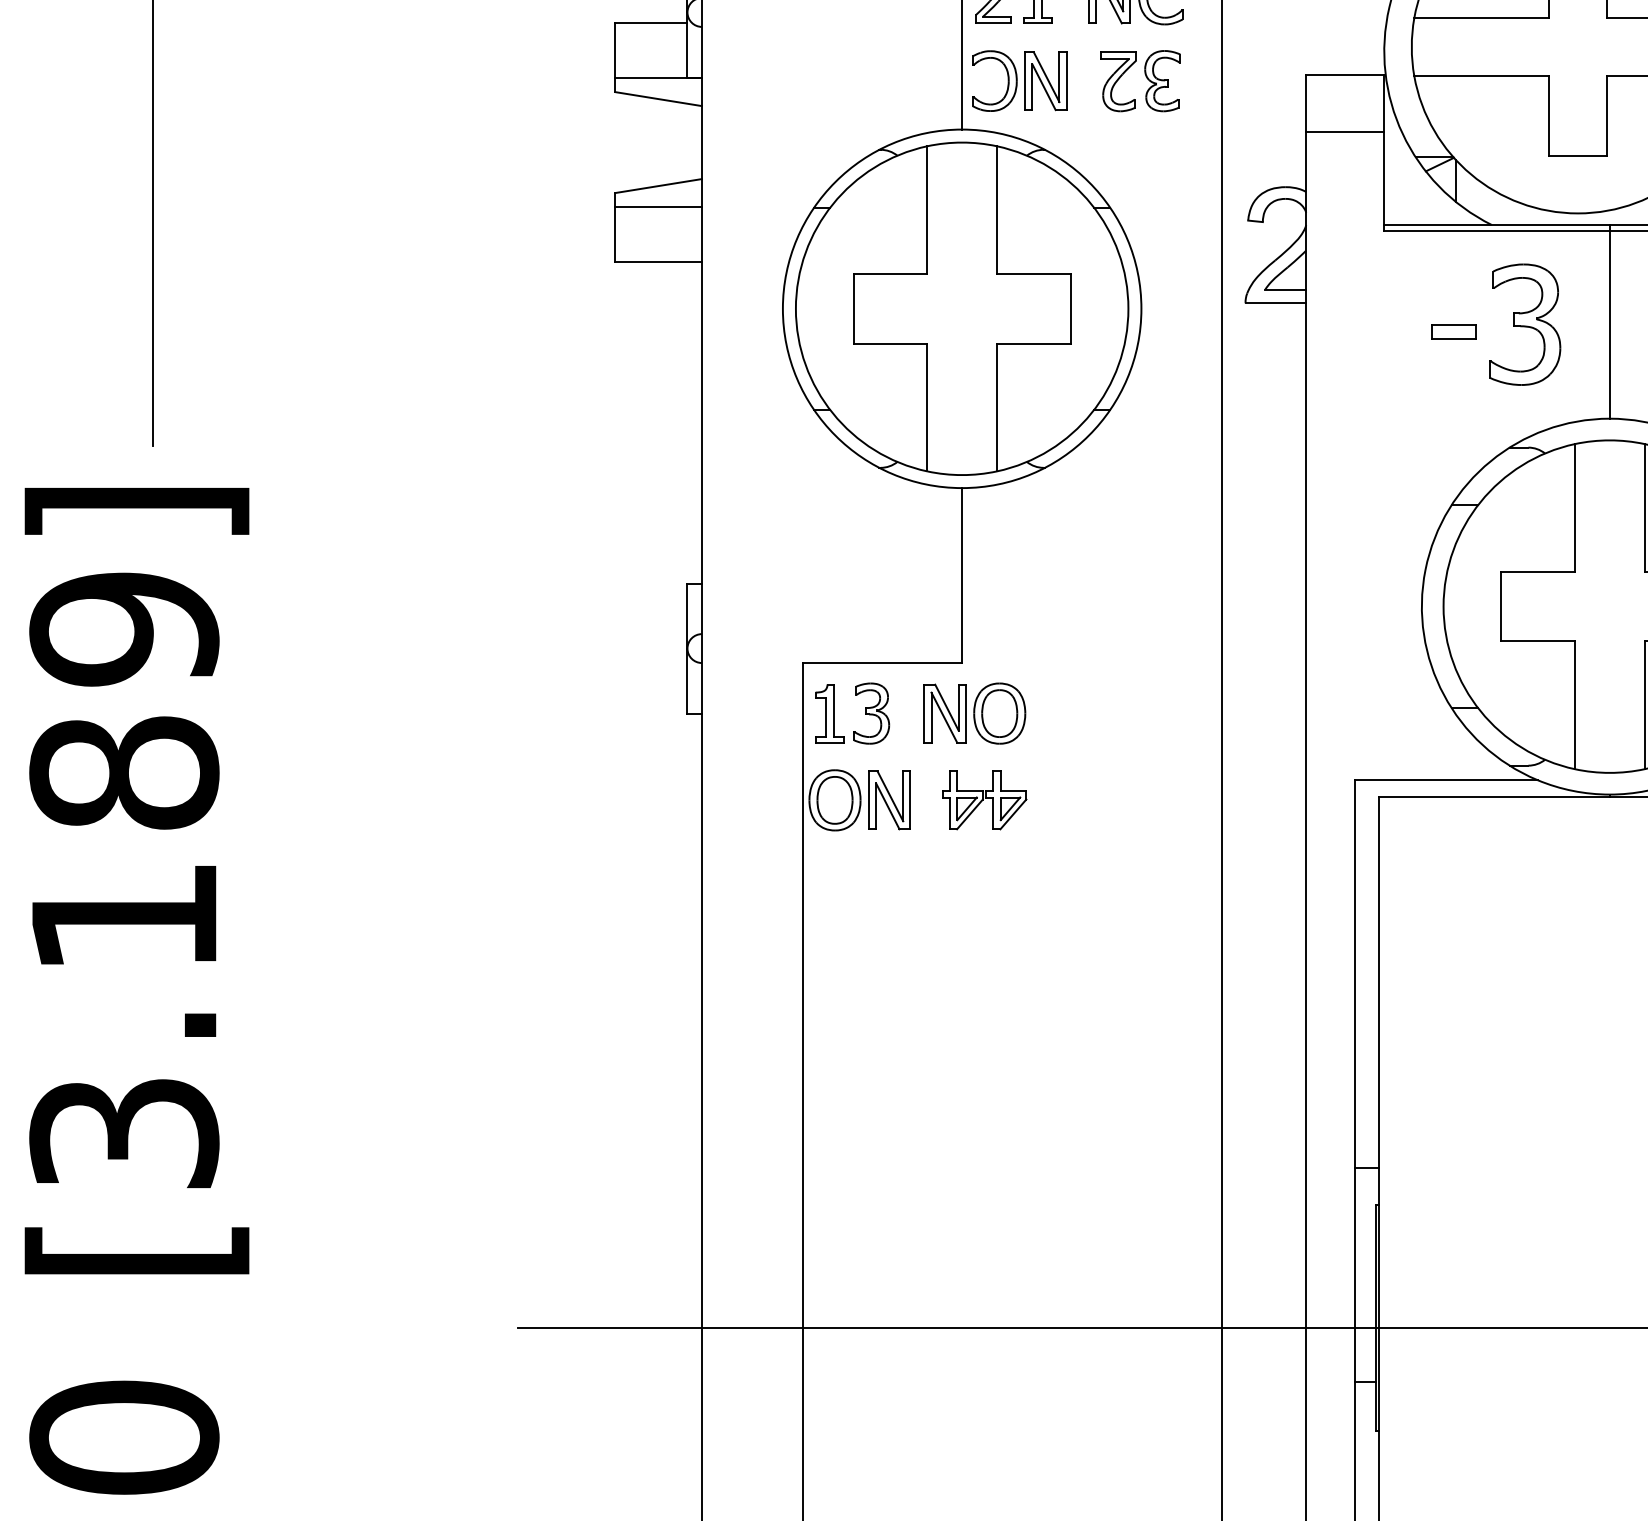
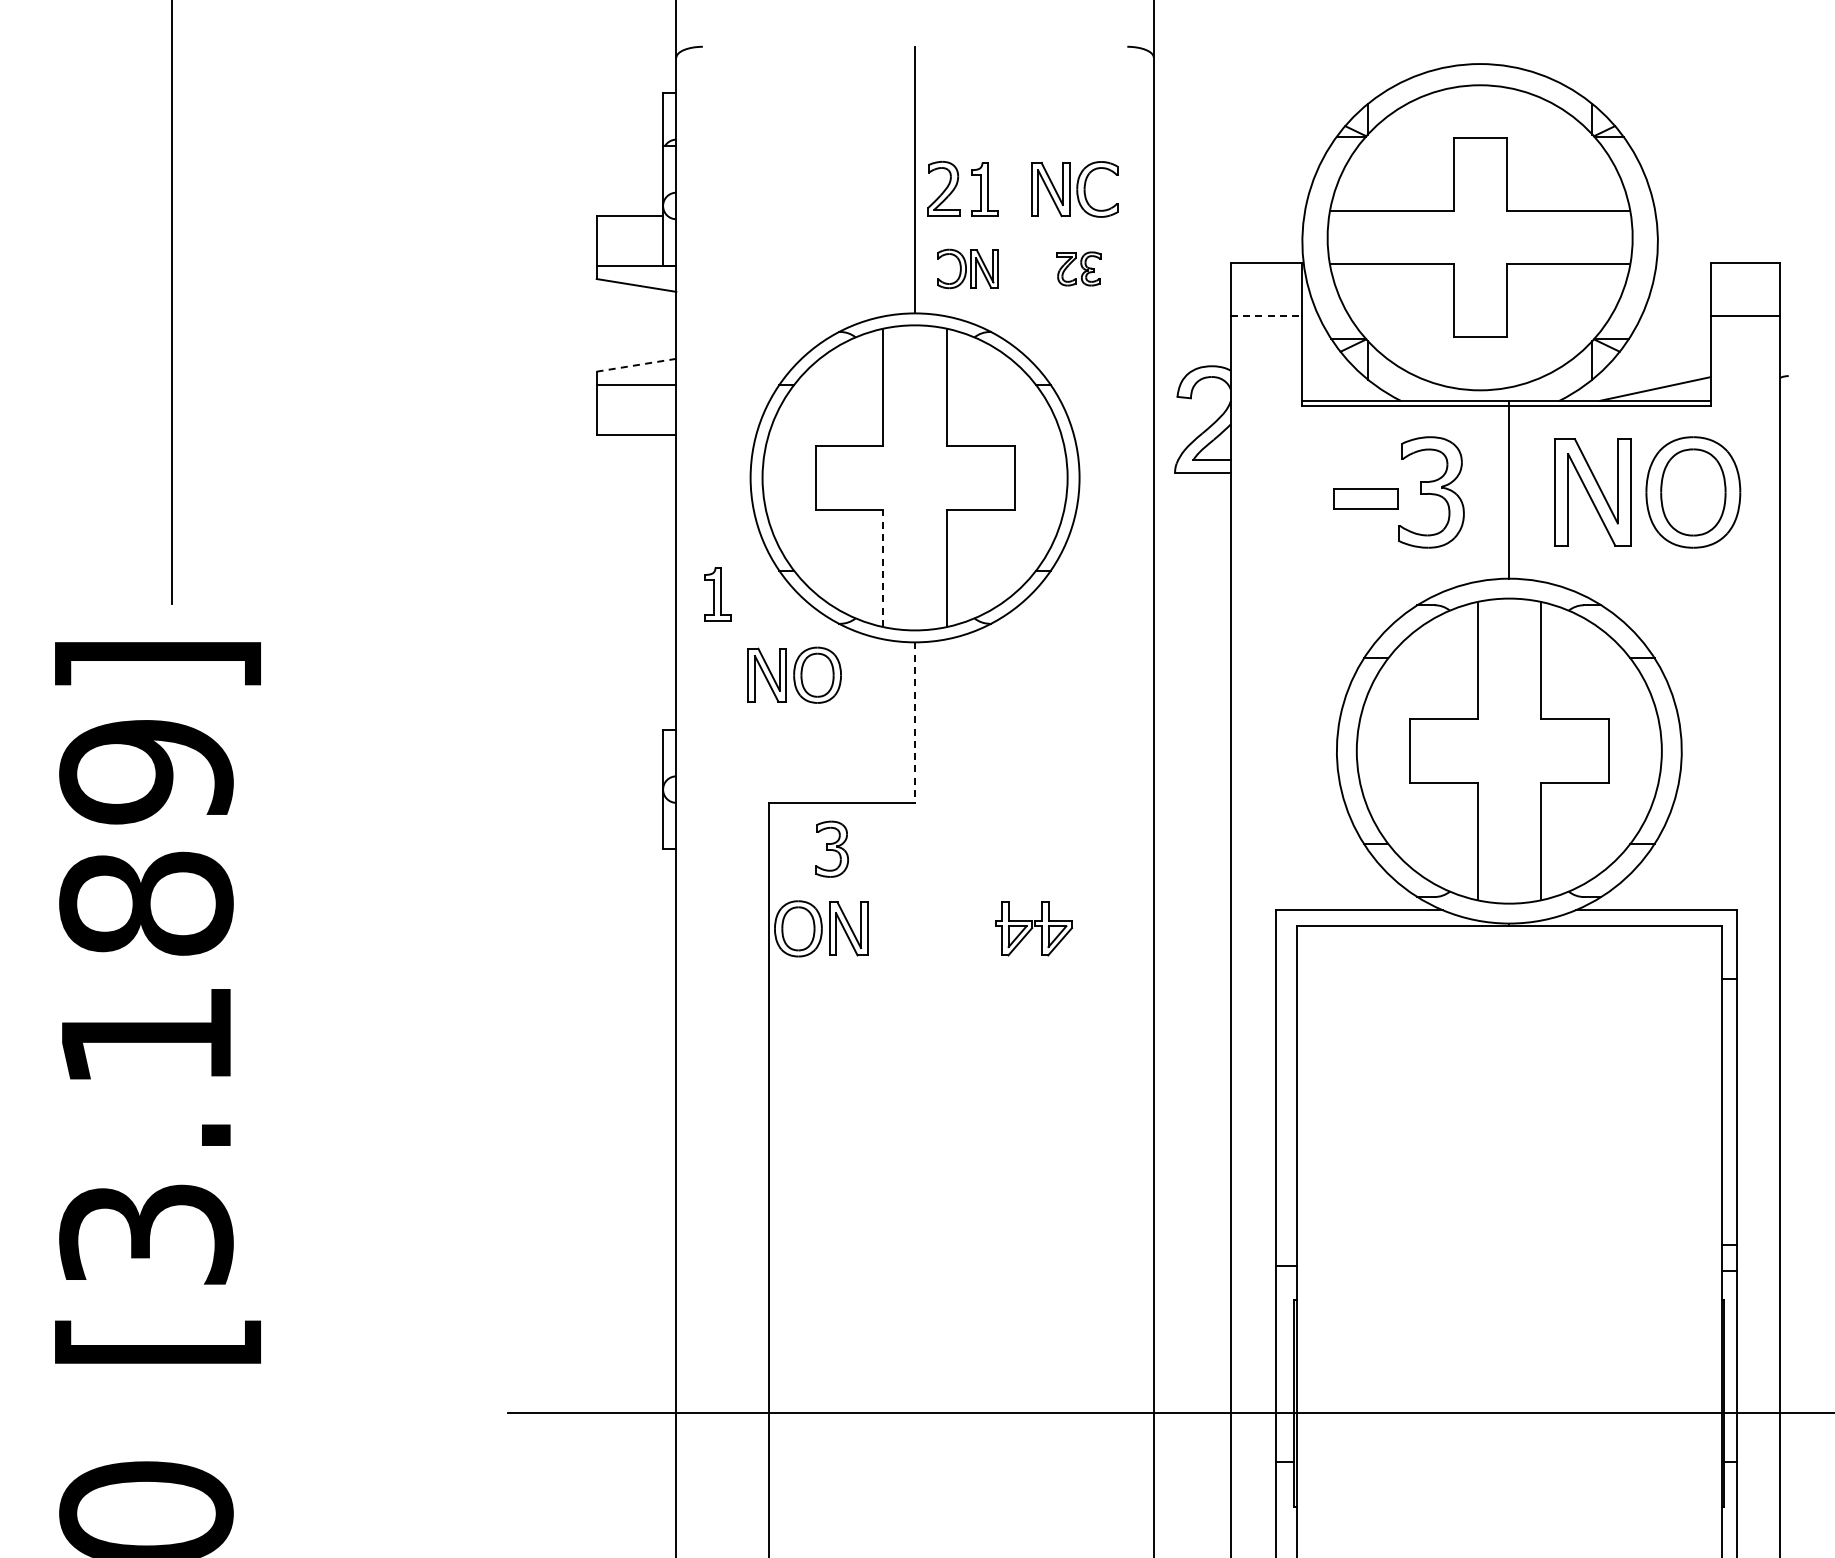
part: (1019, 80) -> (967, 268), size x0.7
part: (1140, 80) -> (1078, 268), size x0.6
line: (1345, 132) -> (1266, 316), solid -> dashed
line: (658, 186) -> (636, 365), solid -> dashed
part: (1453, 332) -> (1365, 499), size x1.6
line: (927, 407) -> (883, 568), solid -> dashed
line: (962, 576) -> (915, 723), solid -> dashed
part: (974, 712) -> (794, 674), moved
part: (829, 713) -> (717, 594), moved
part: (984, 799) -> (1033, 928), moved

